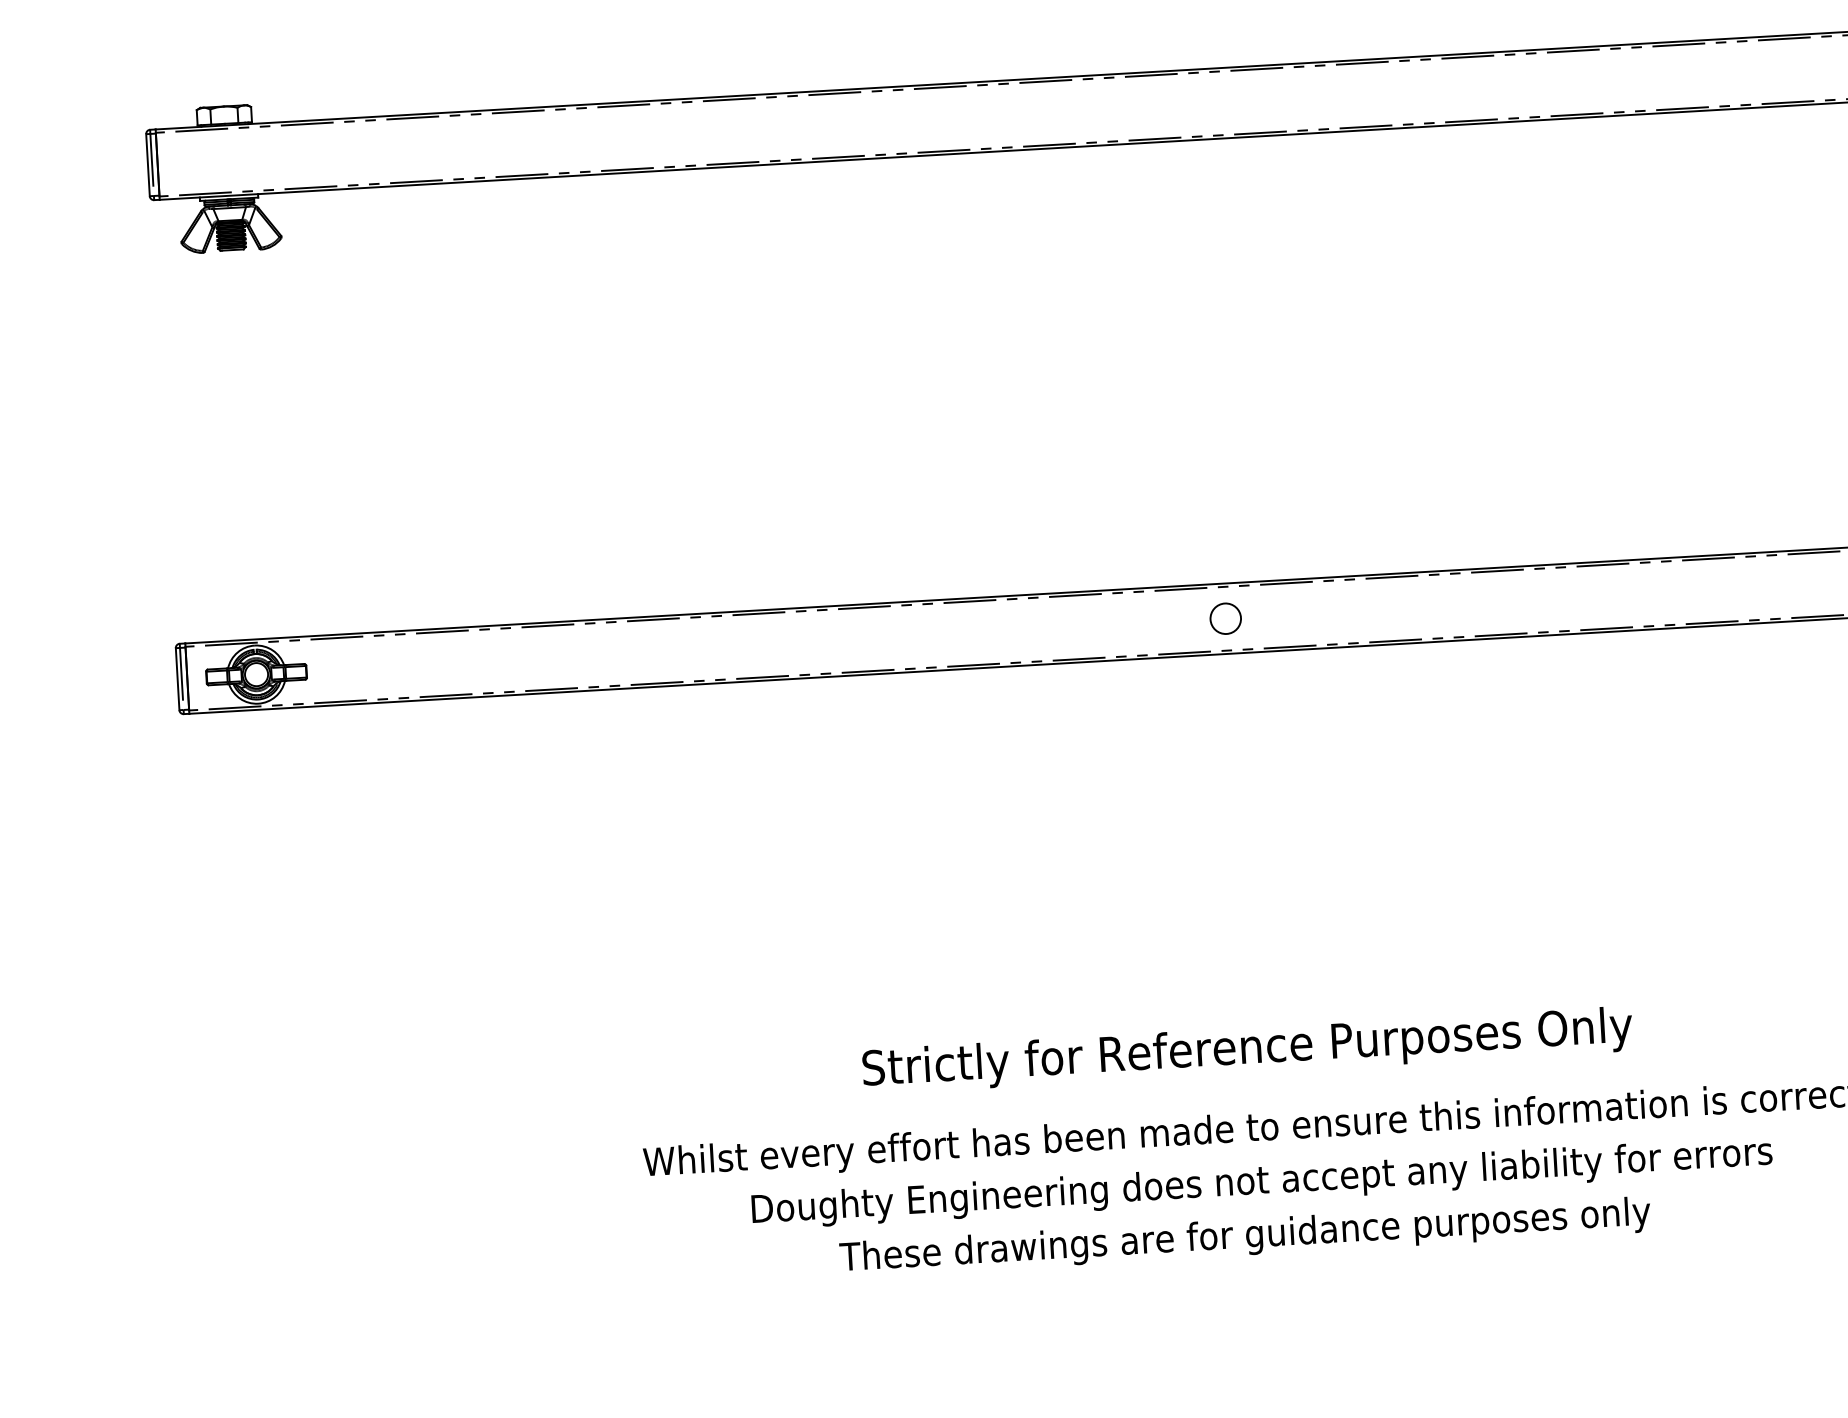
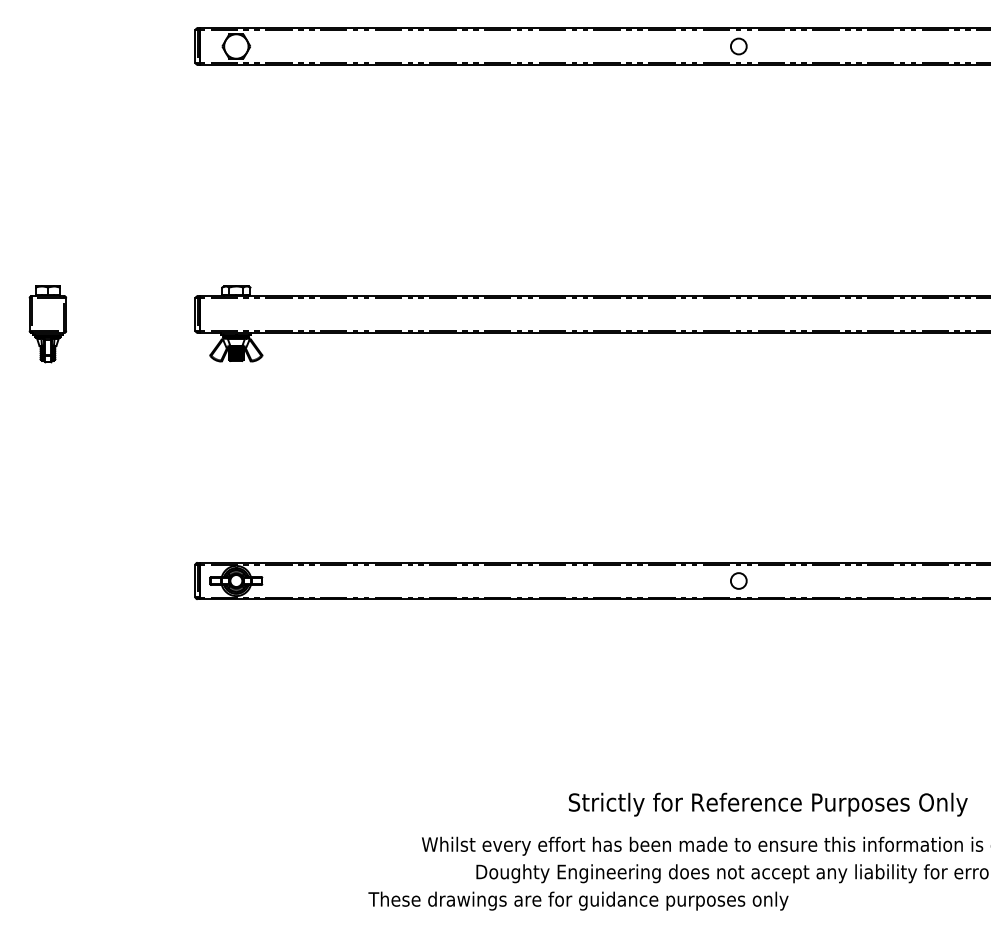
text: (1248, 1049) -> (768, 804), moved
text: (1245, 1235) -> (578, 900), moved

